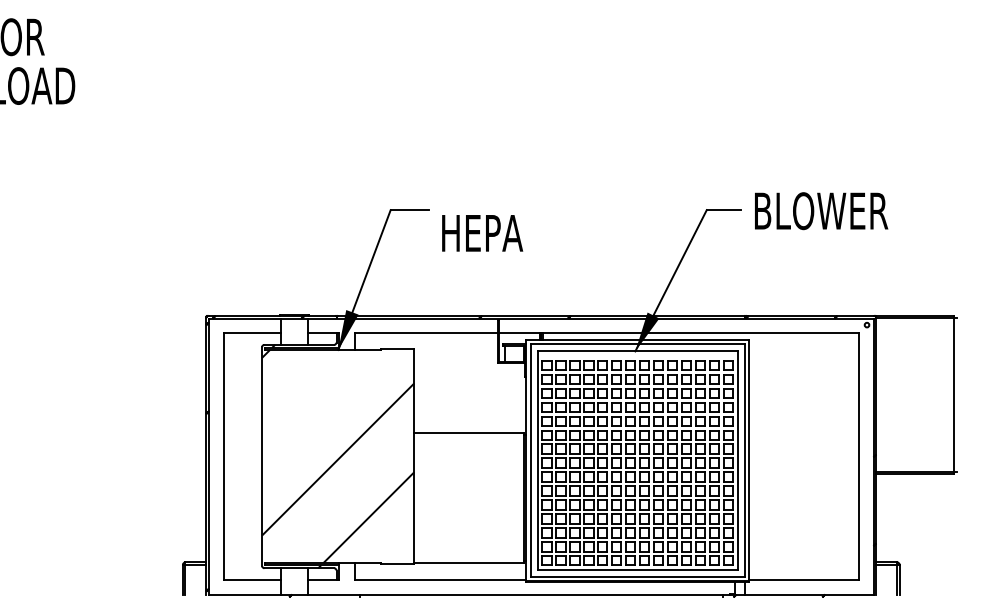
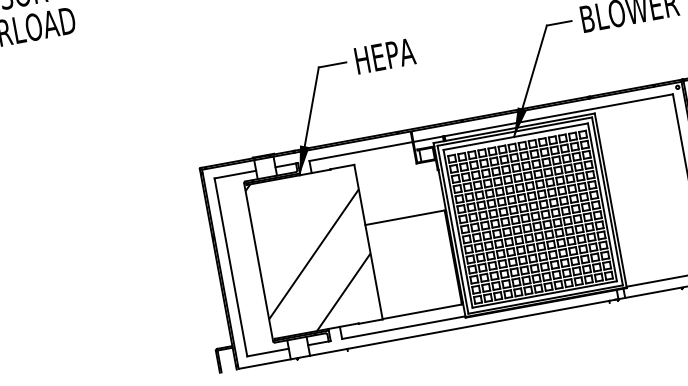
text: (482, 233) -> (385, 56), moved

